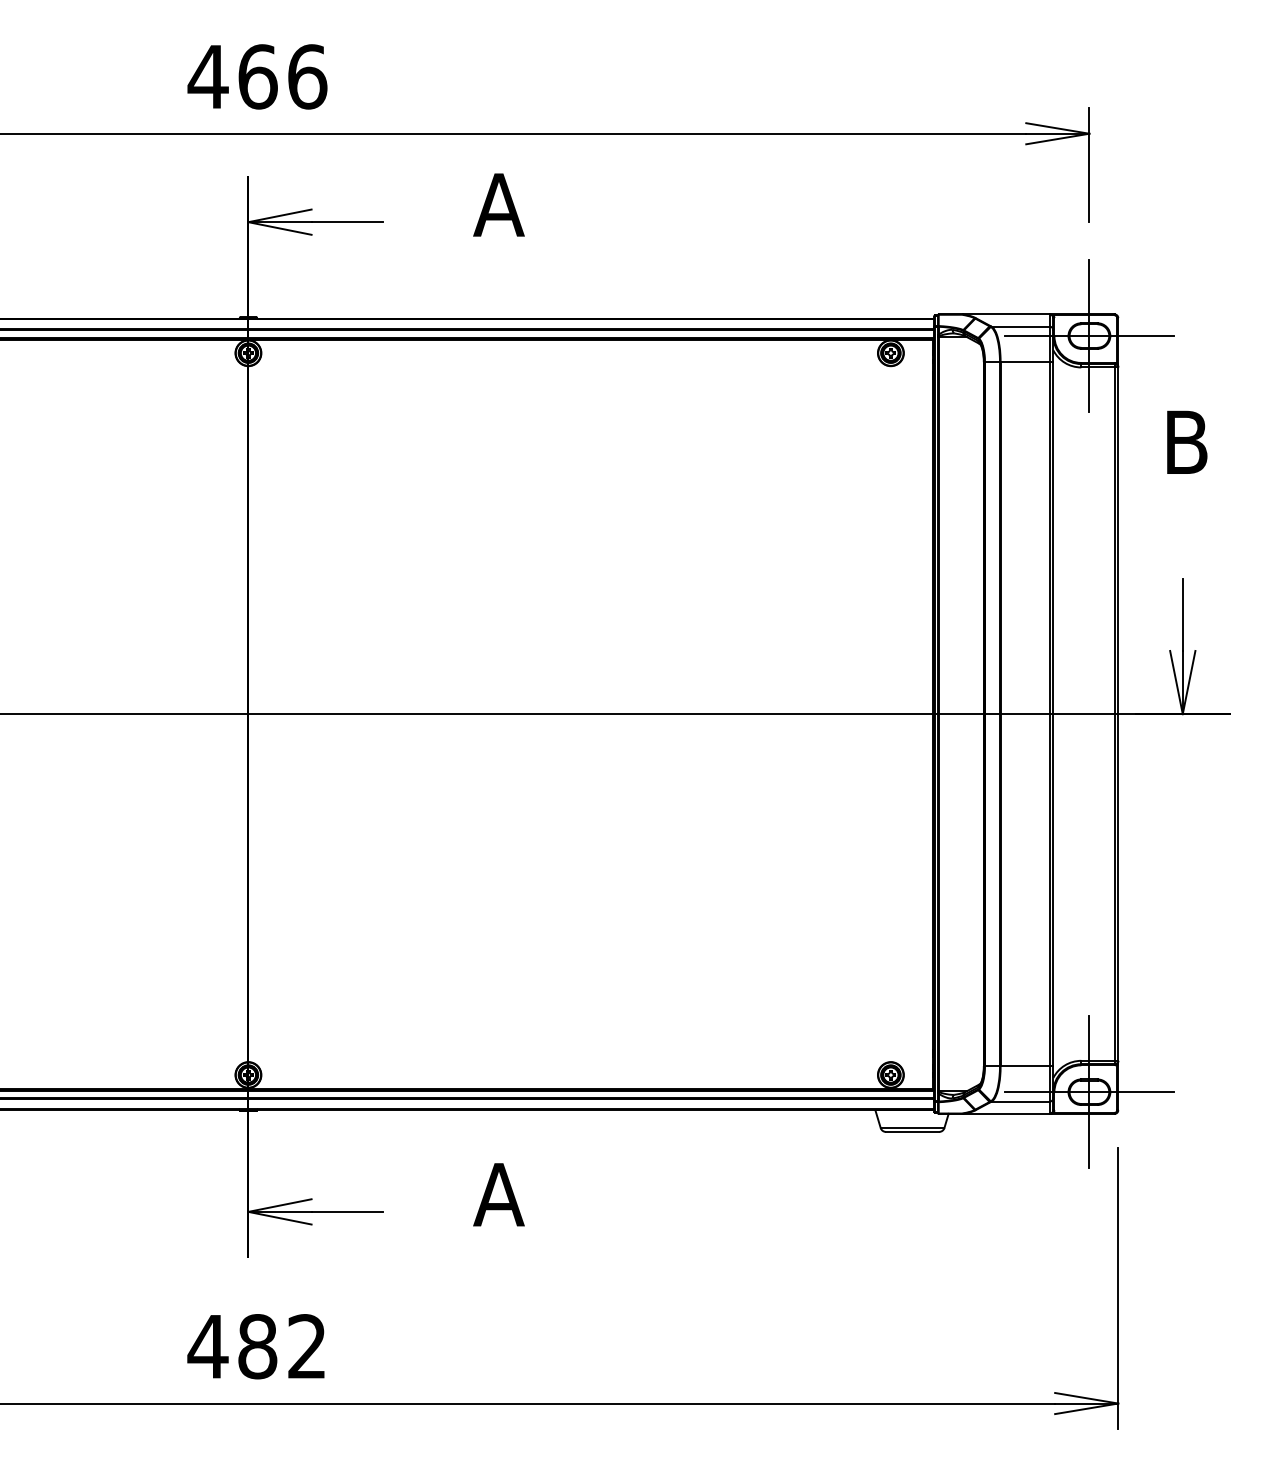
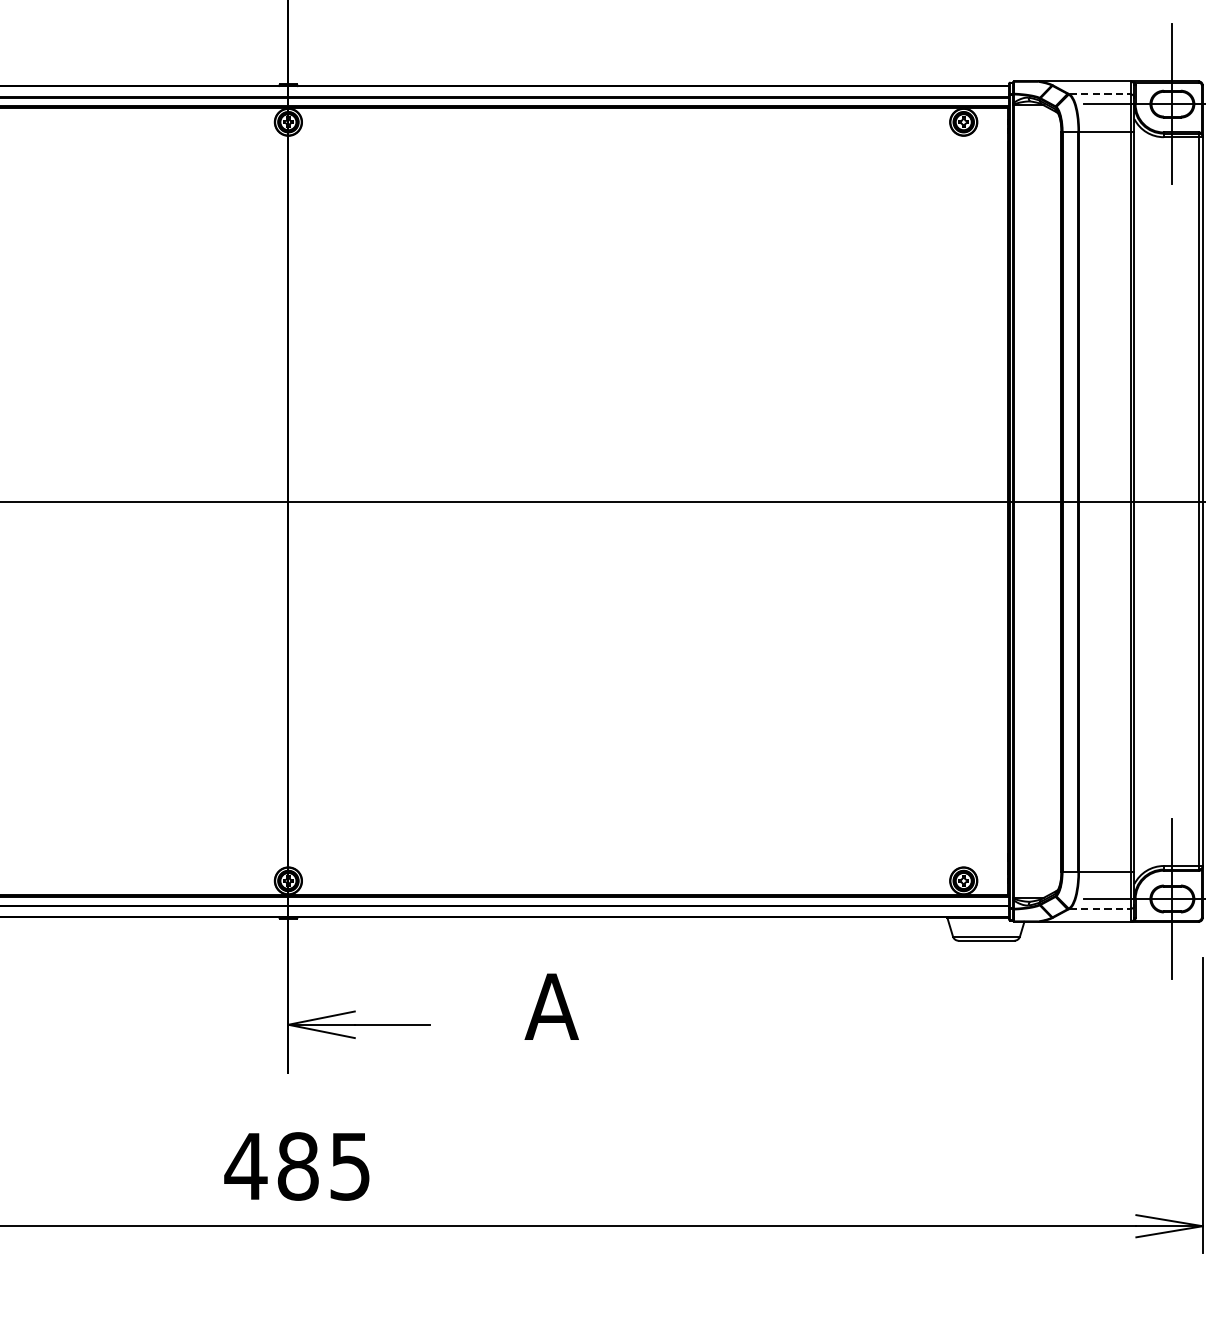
line: (1021, 326) -> (1101, 94), solid -> dashed
line: (1021, 1101) -> (1101, 908), solid -> dashed
text: (306, 1346) -> (349, 1166), 482 -> 485

